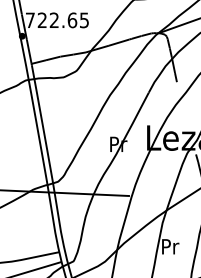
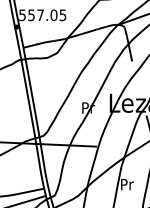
text: (51, 20) -> (38, 15), 722.65 -> 557.05

